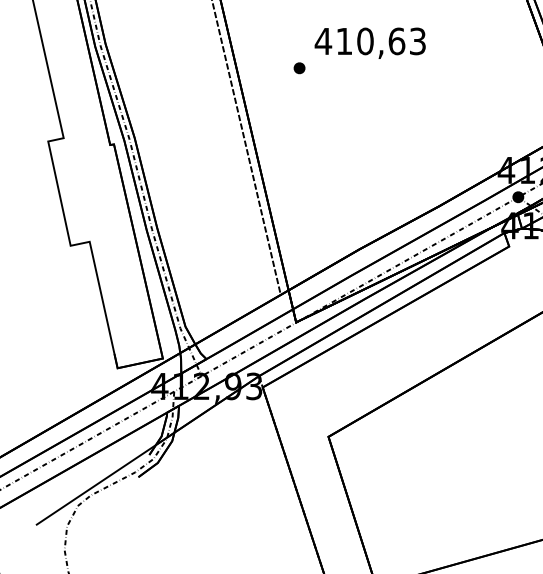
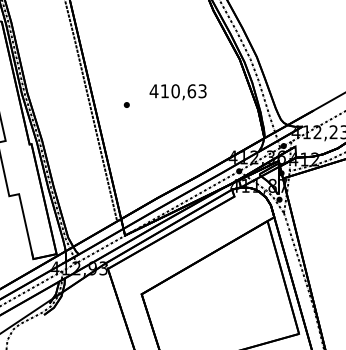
text: (369, 43) -> (177, 92), moved

